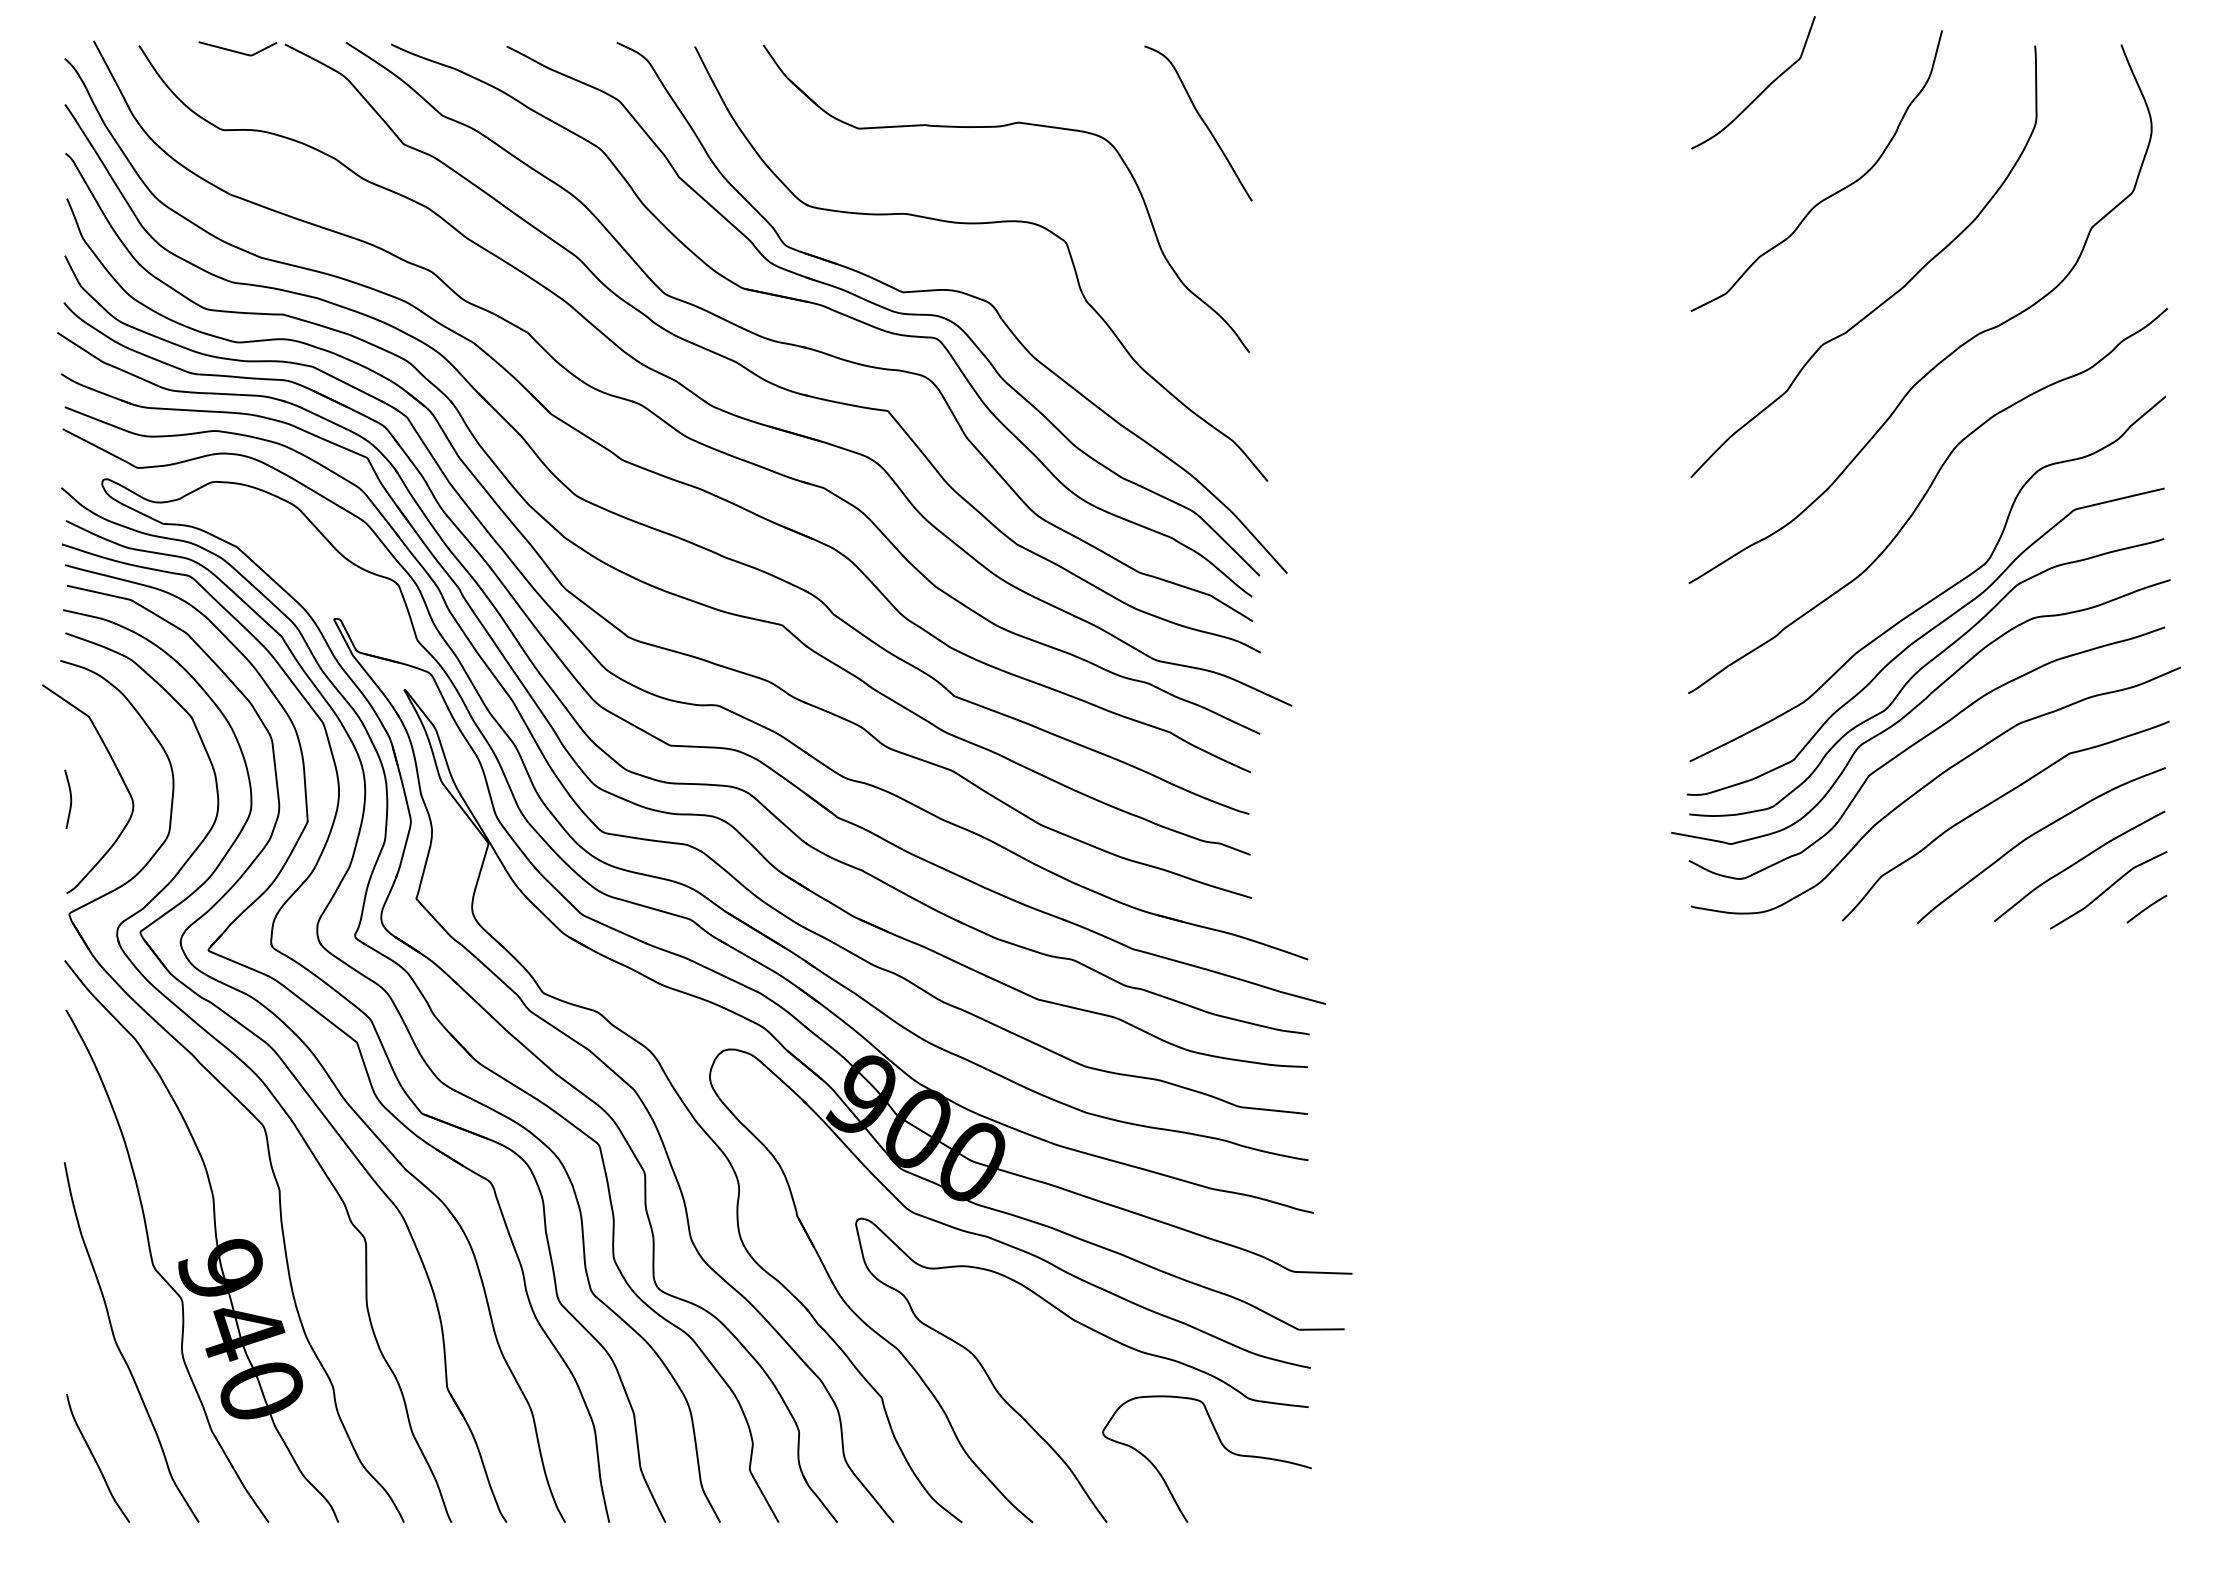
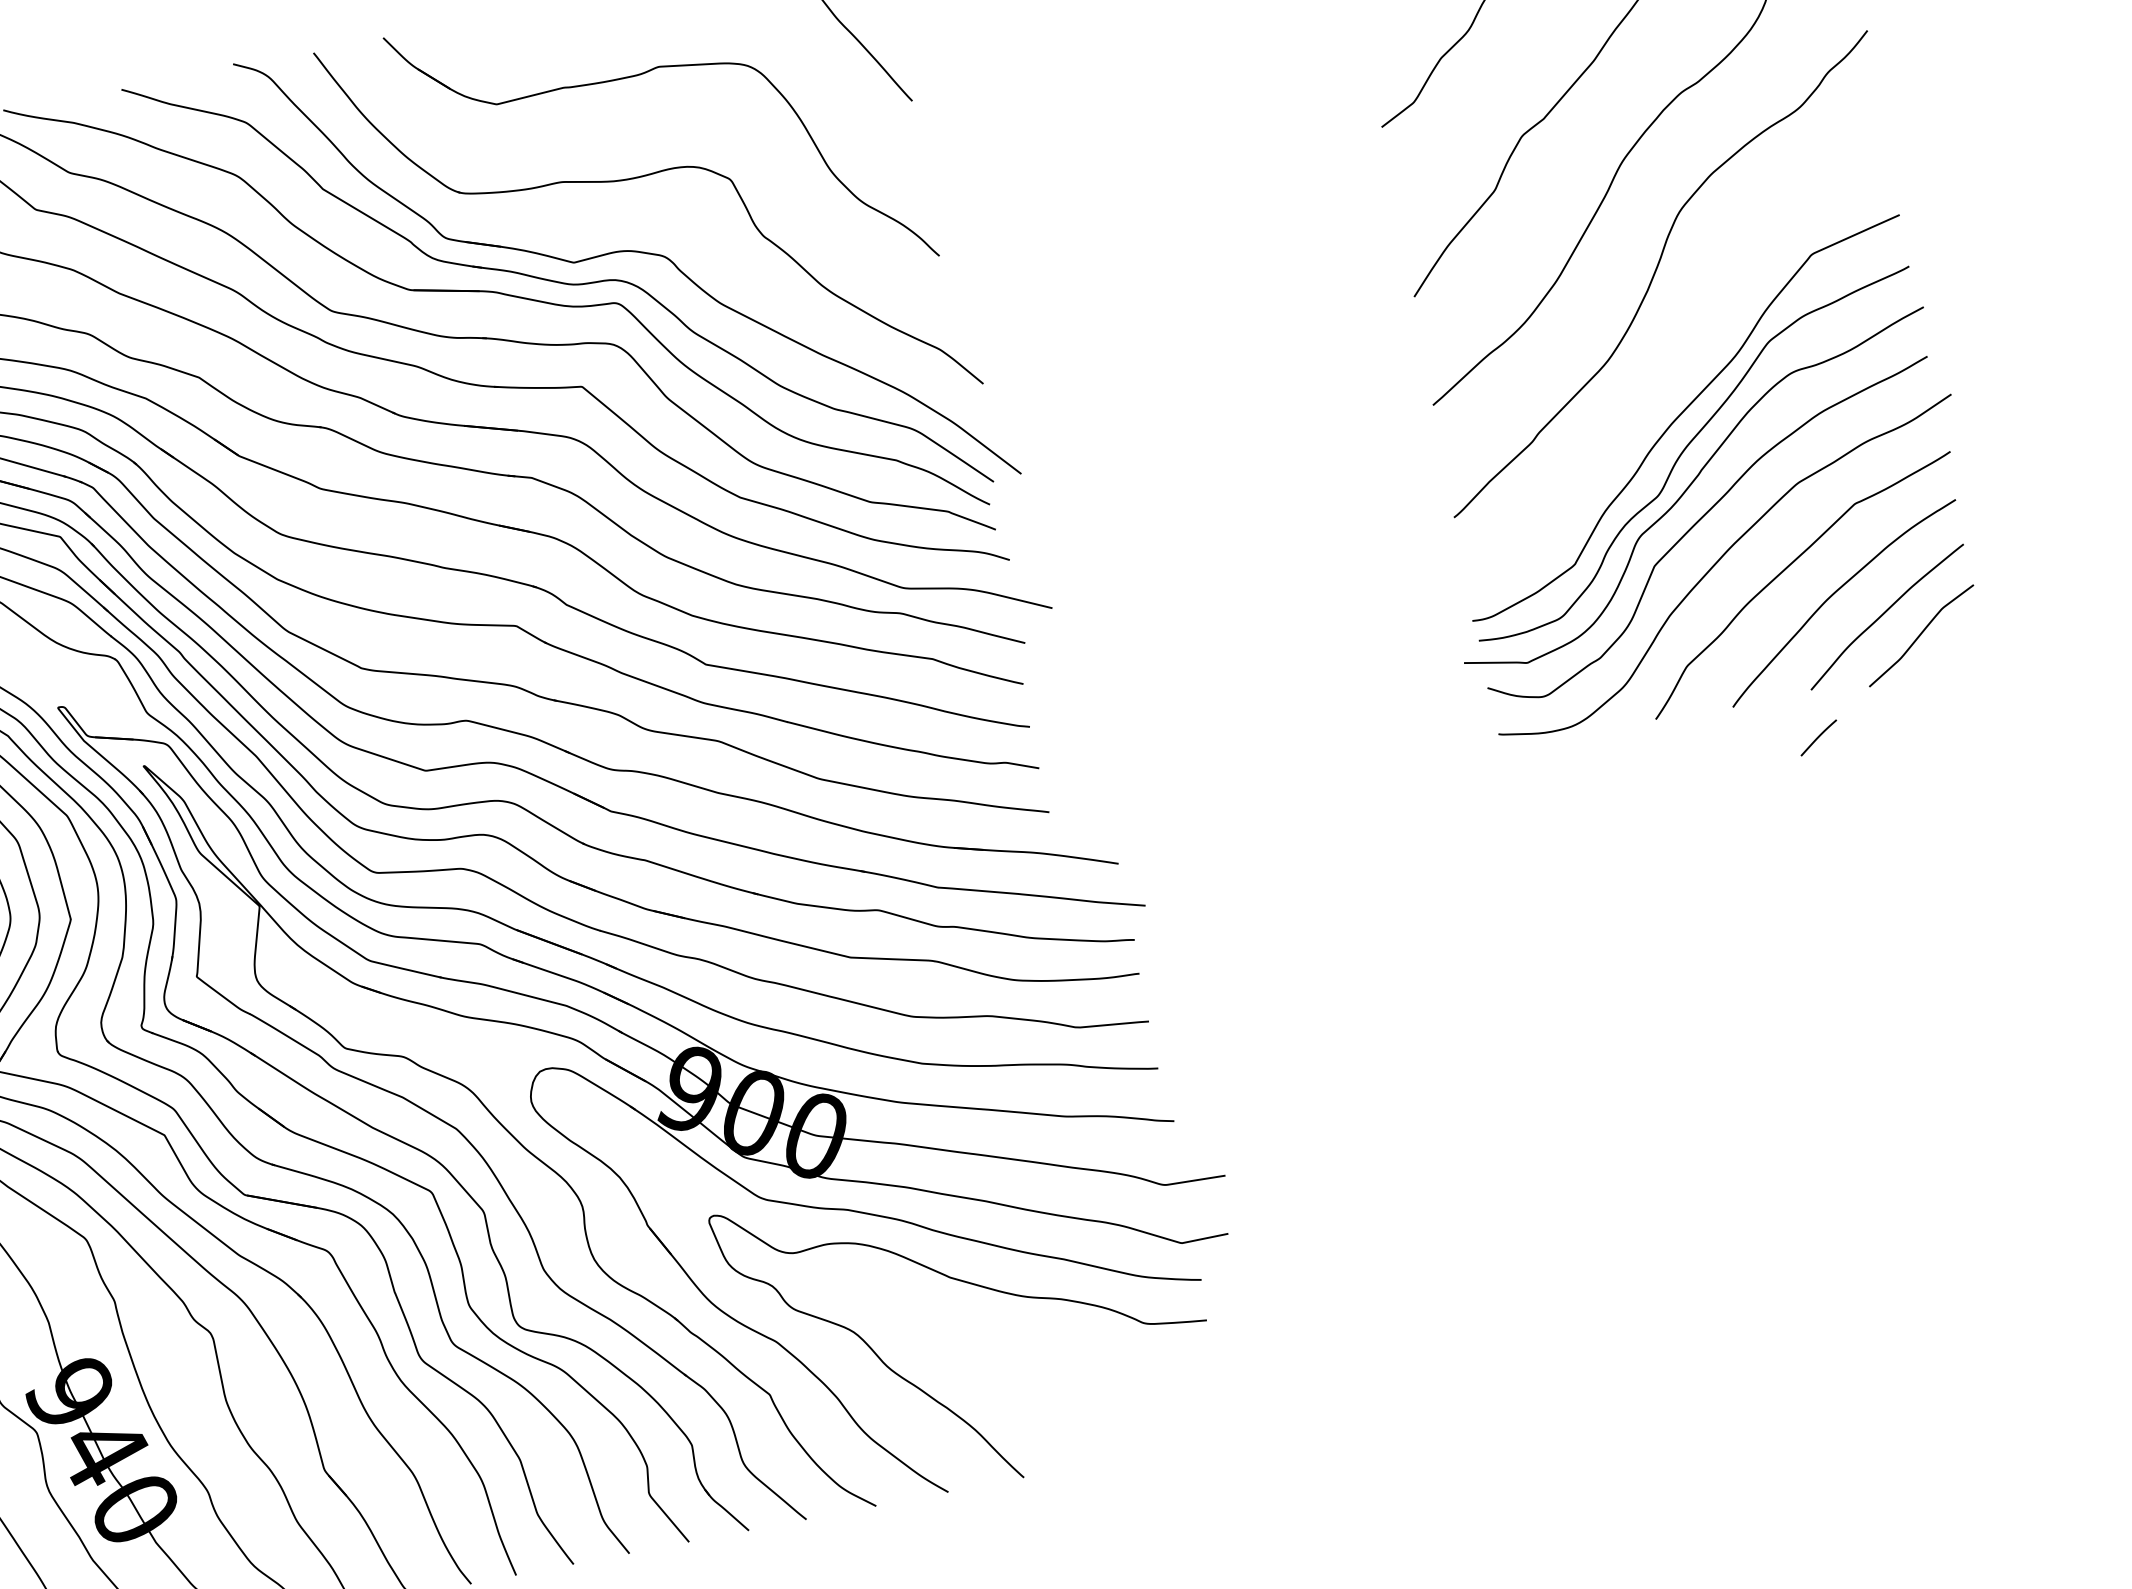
curve: (1938, 594) -> (1689, 367), removed
curve: (2146, 908) -> (1818, 737), moved
curve: (1222, 1446) -> (1126, 1377), removed

